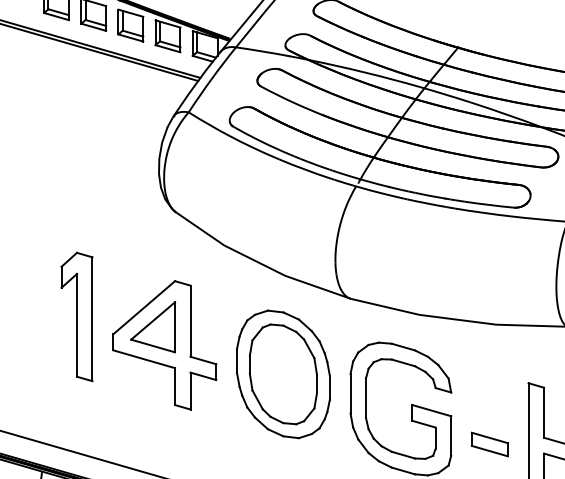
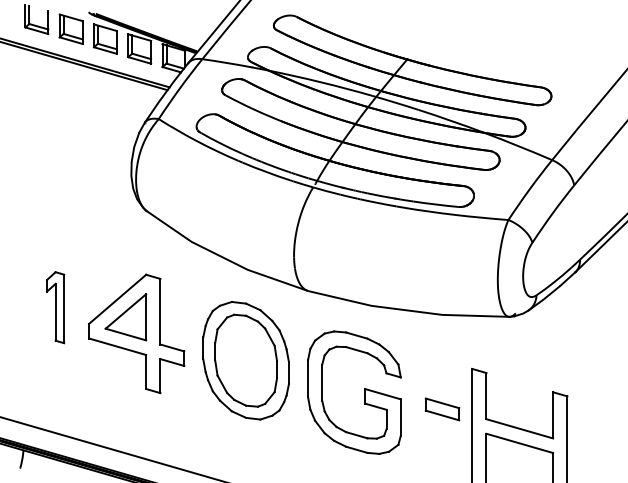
part: (76, 316) -> (55, 307), size x0.6
part: (489, 444) -> (442, 409), moved

